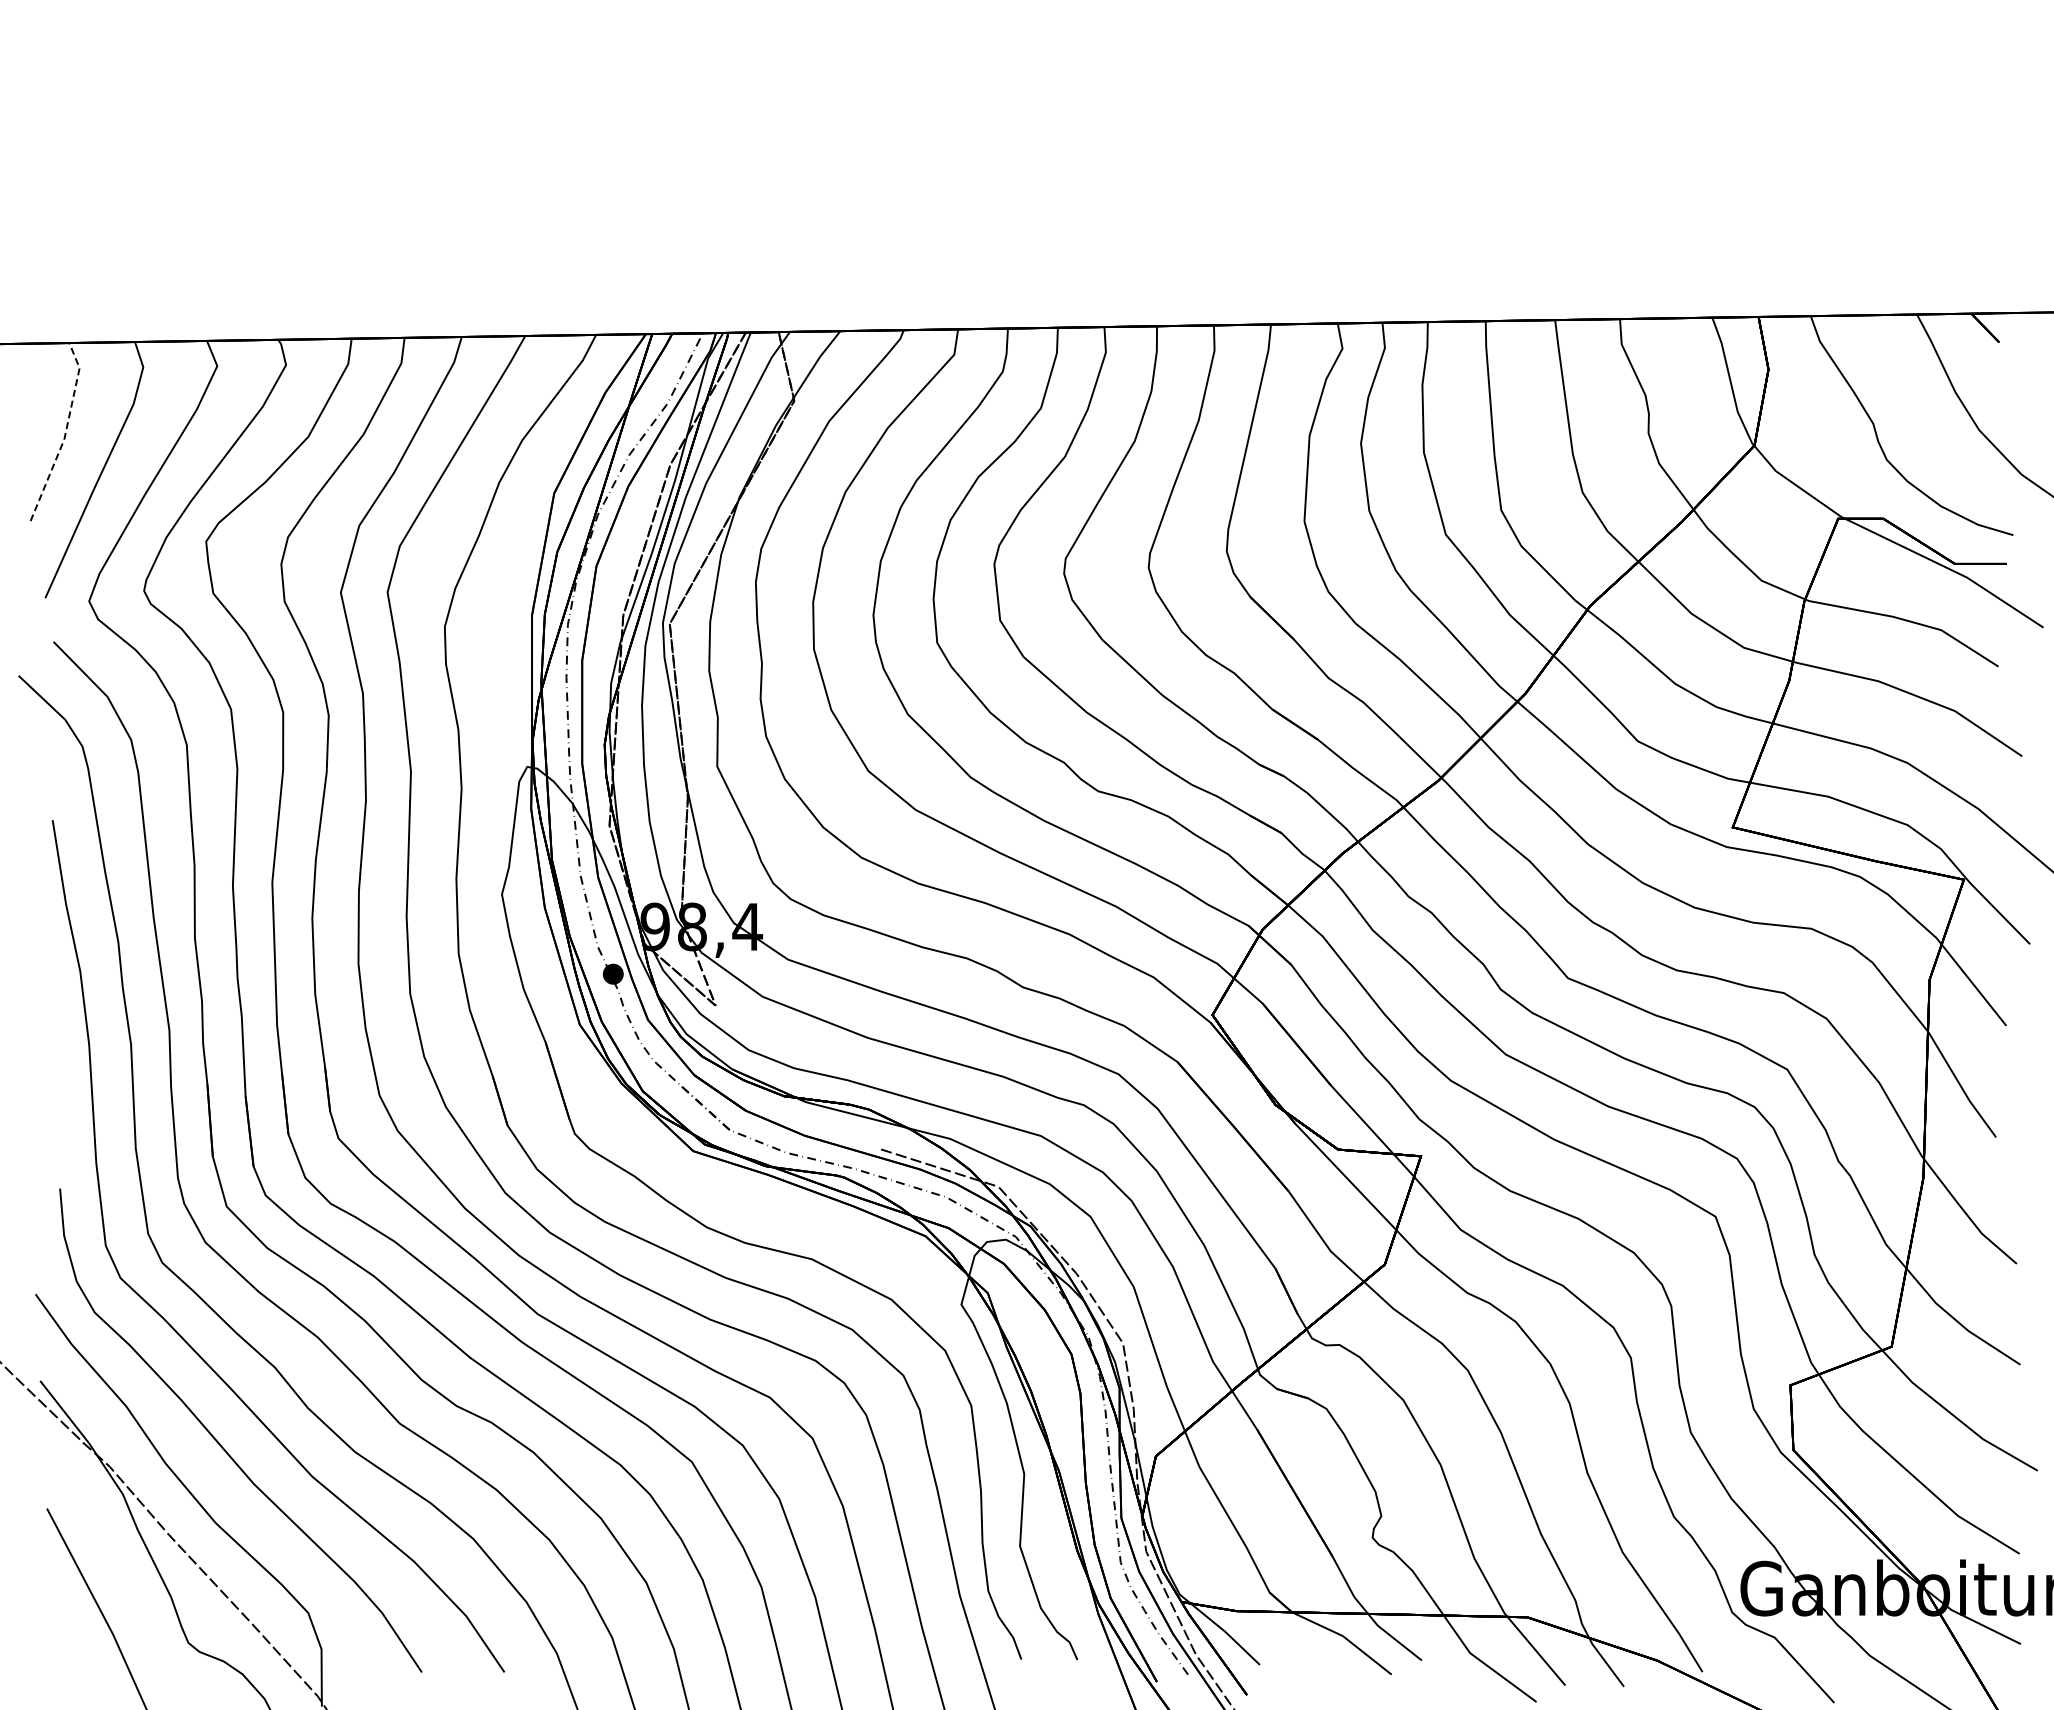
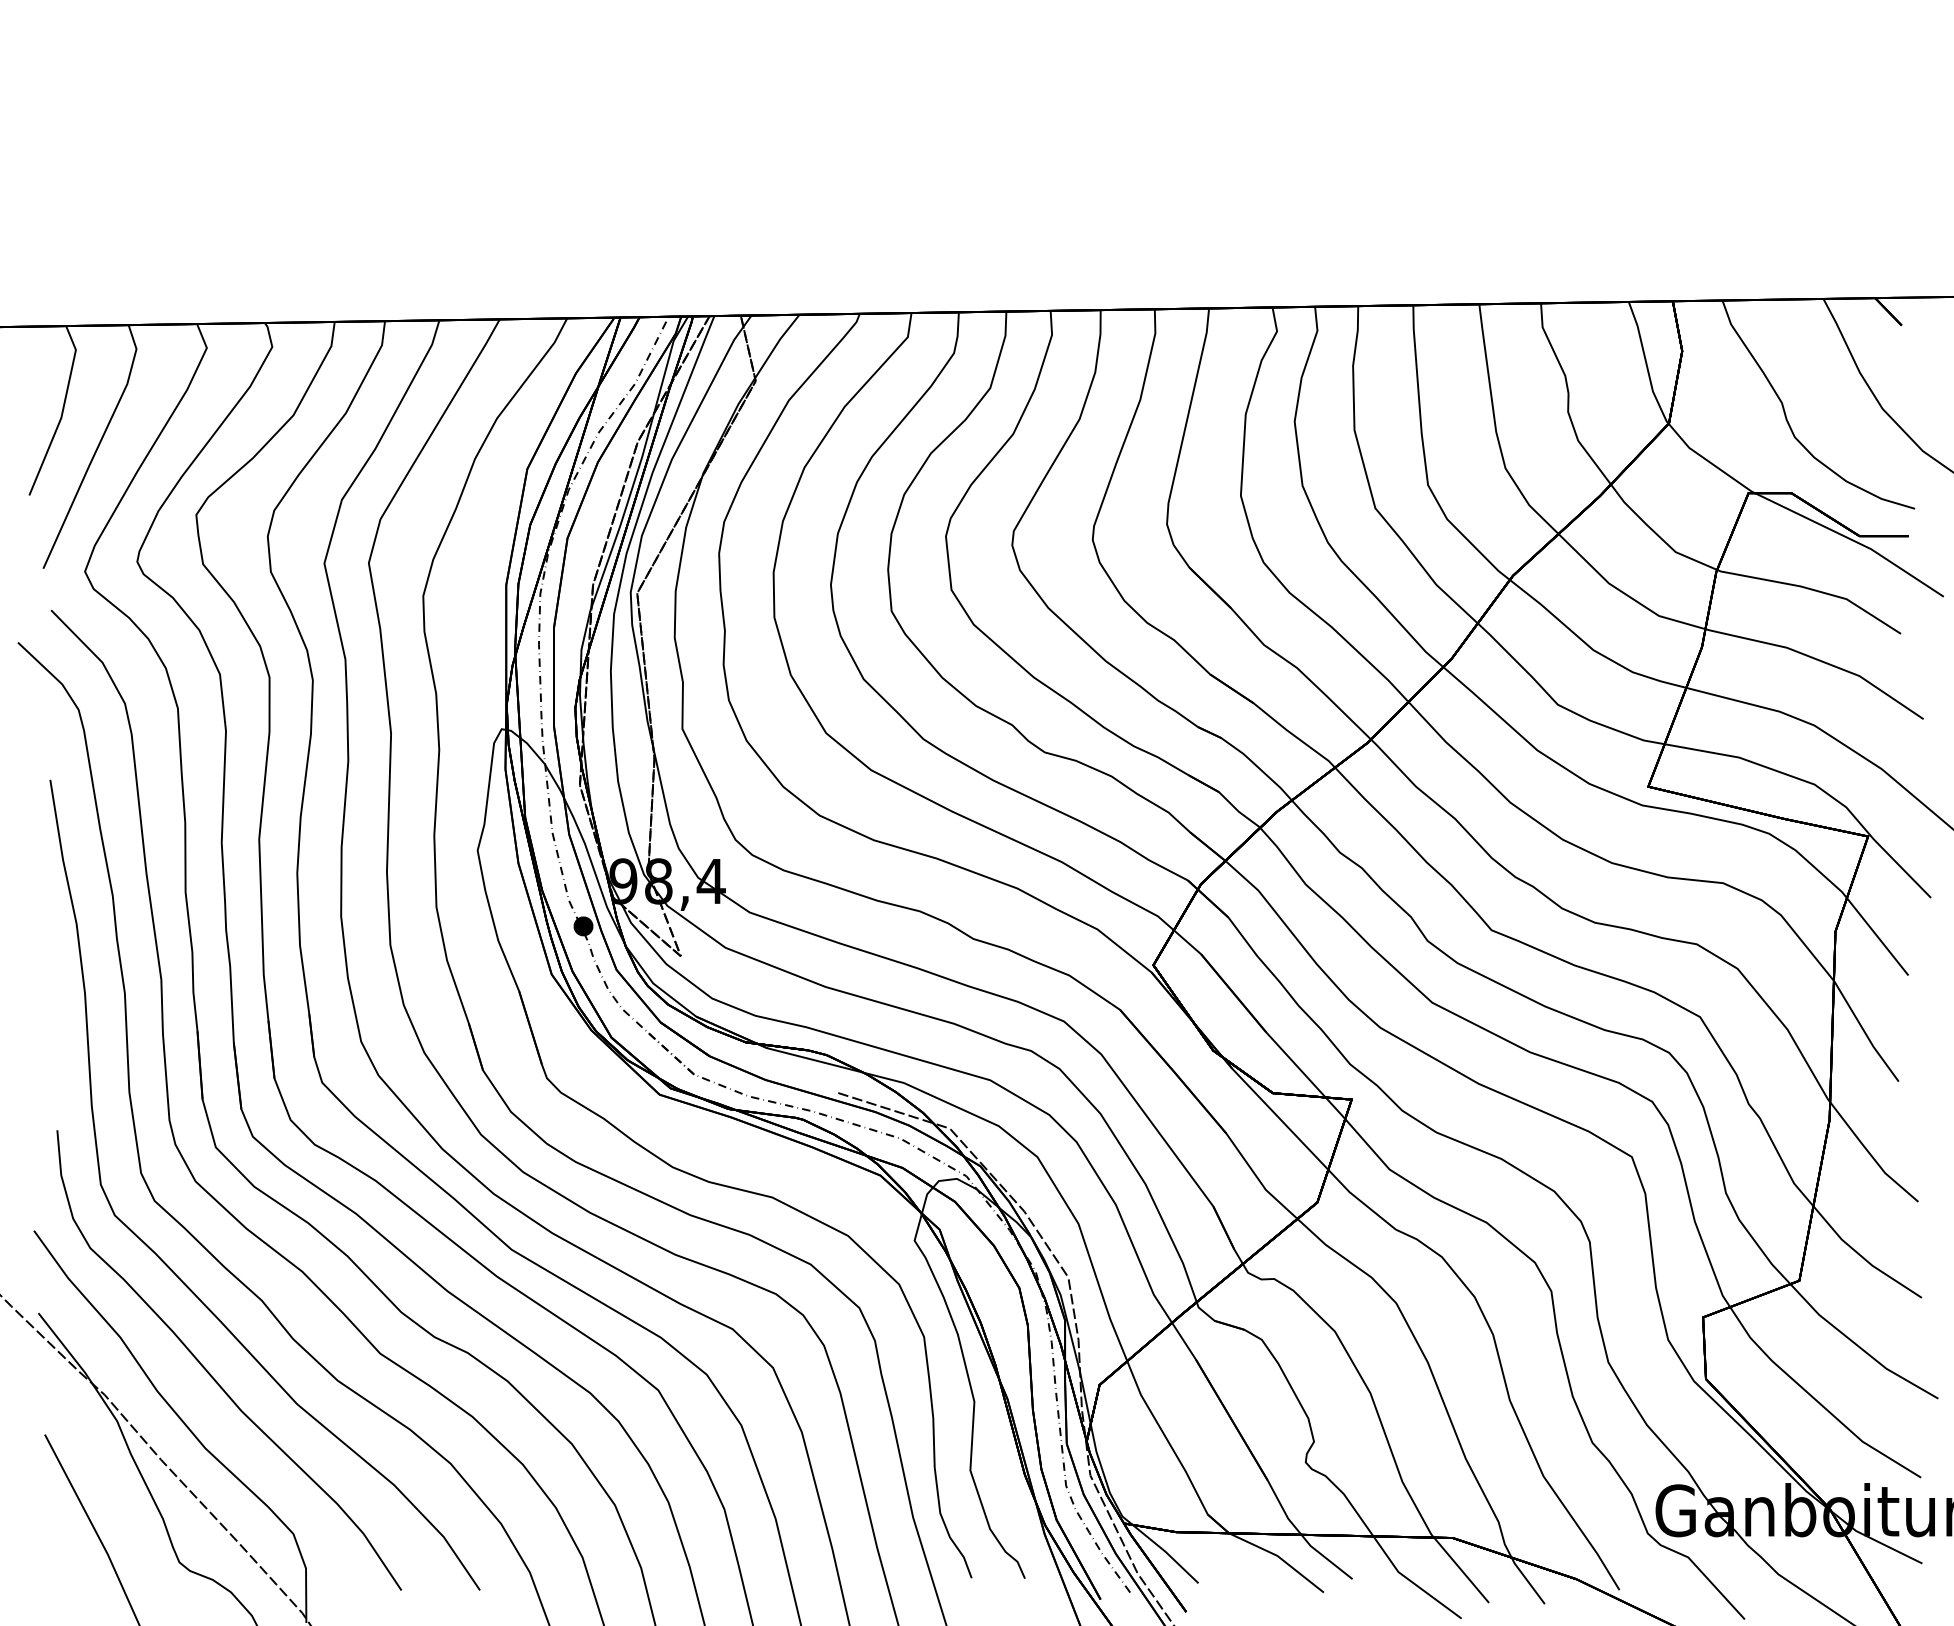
line: (65, 433) -> (62, 412), dashed -> solid

